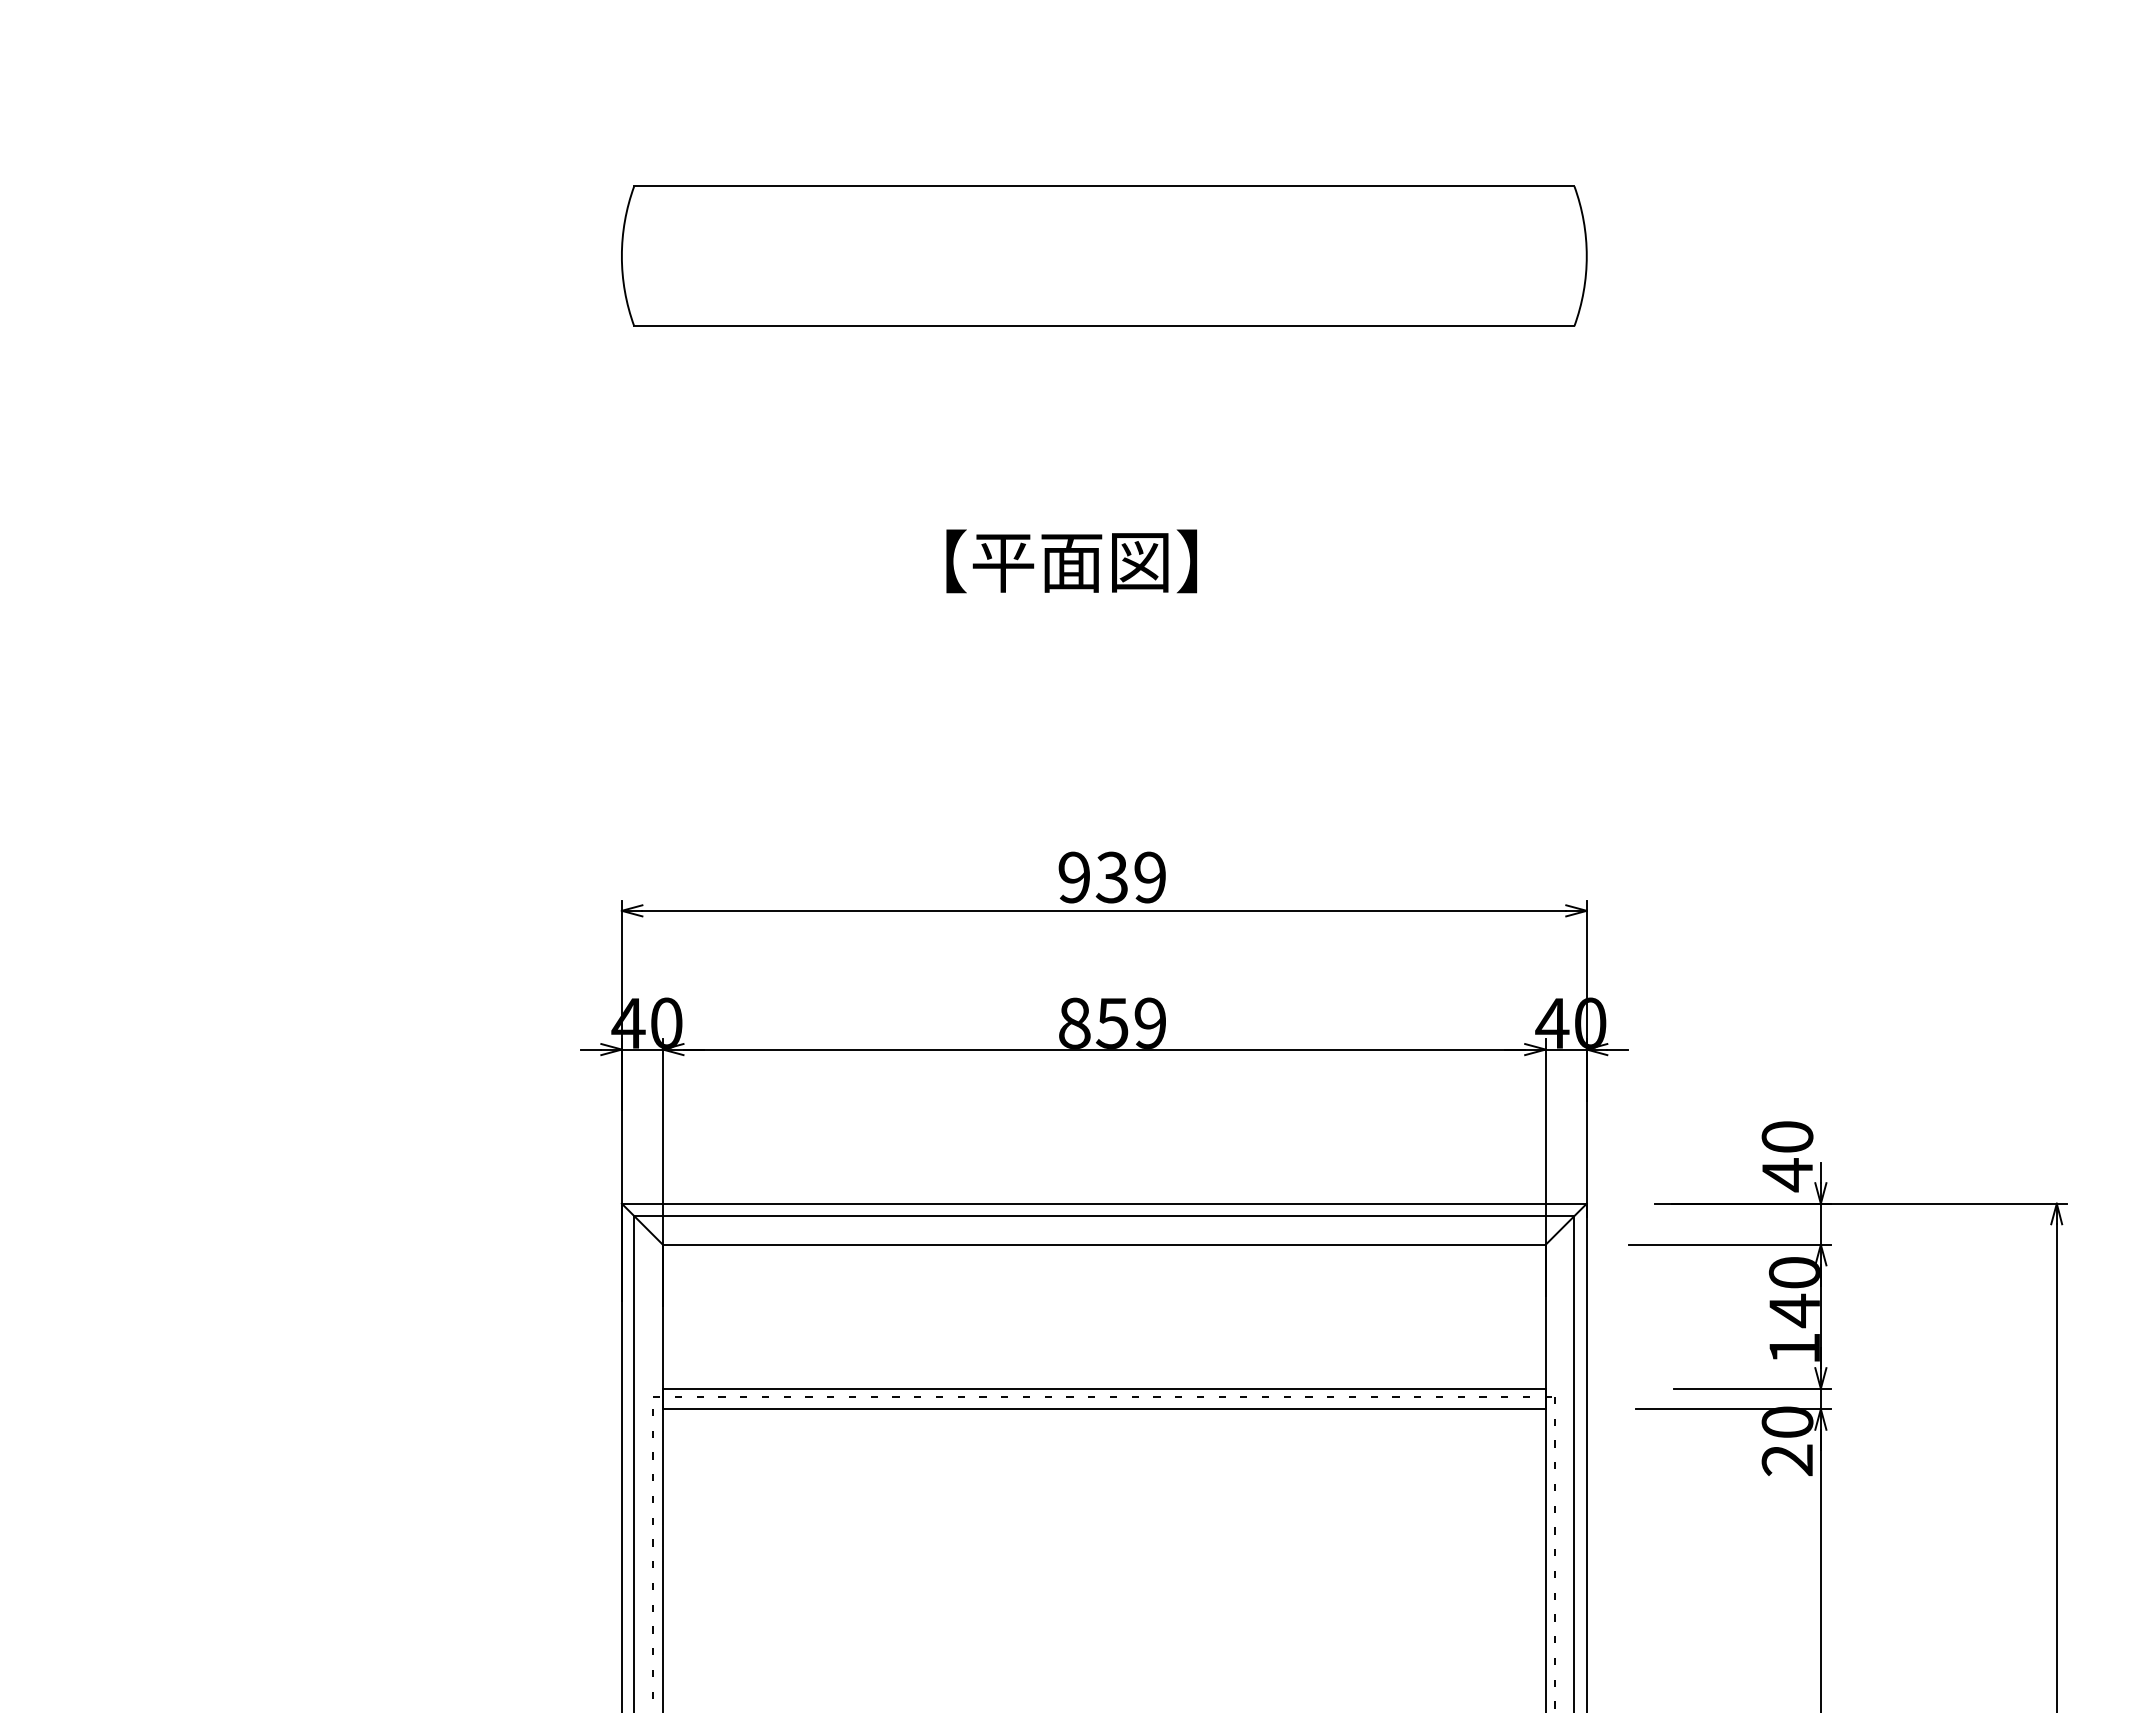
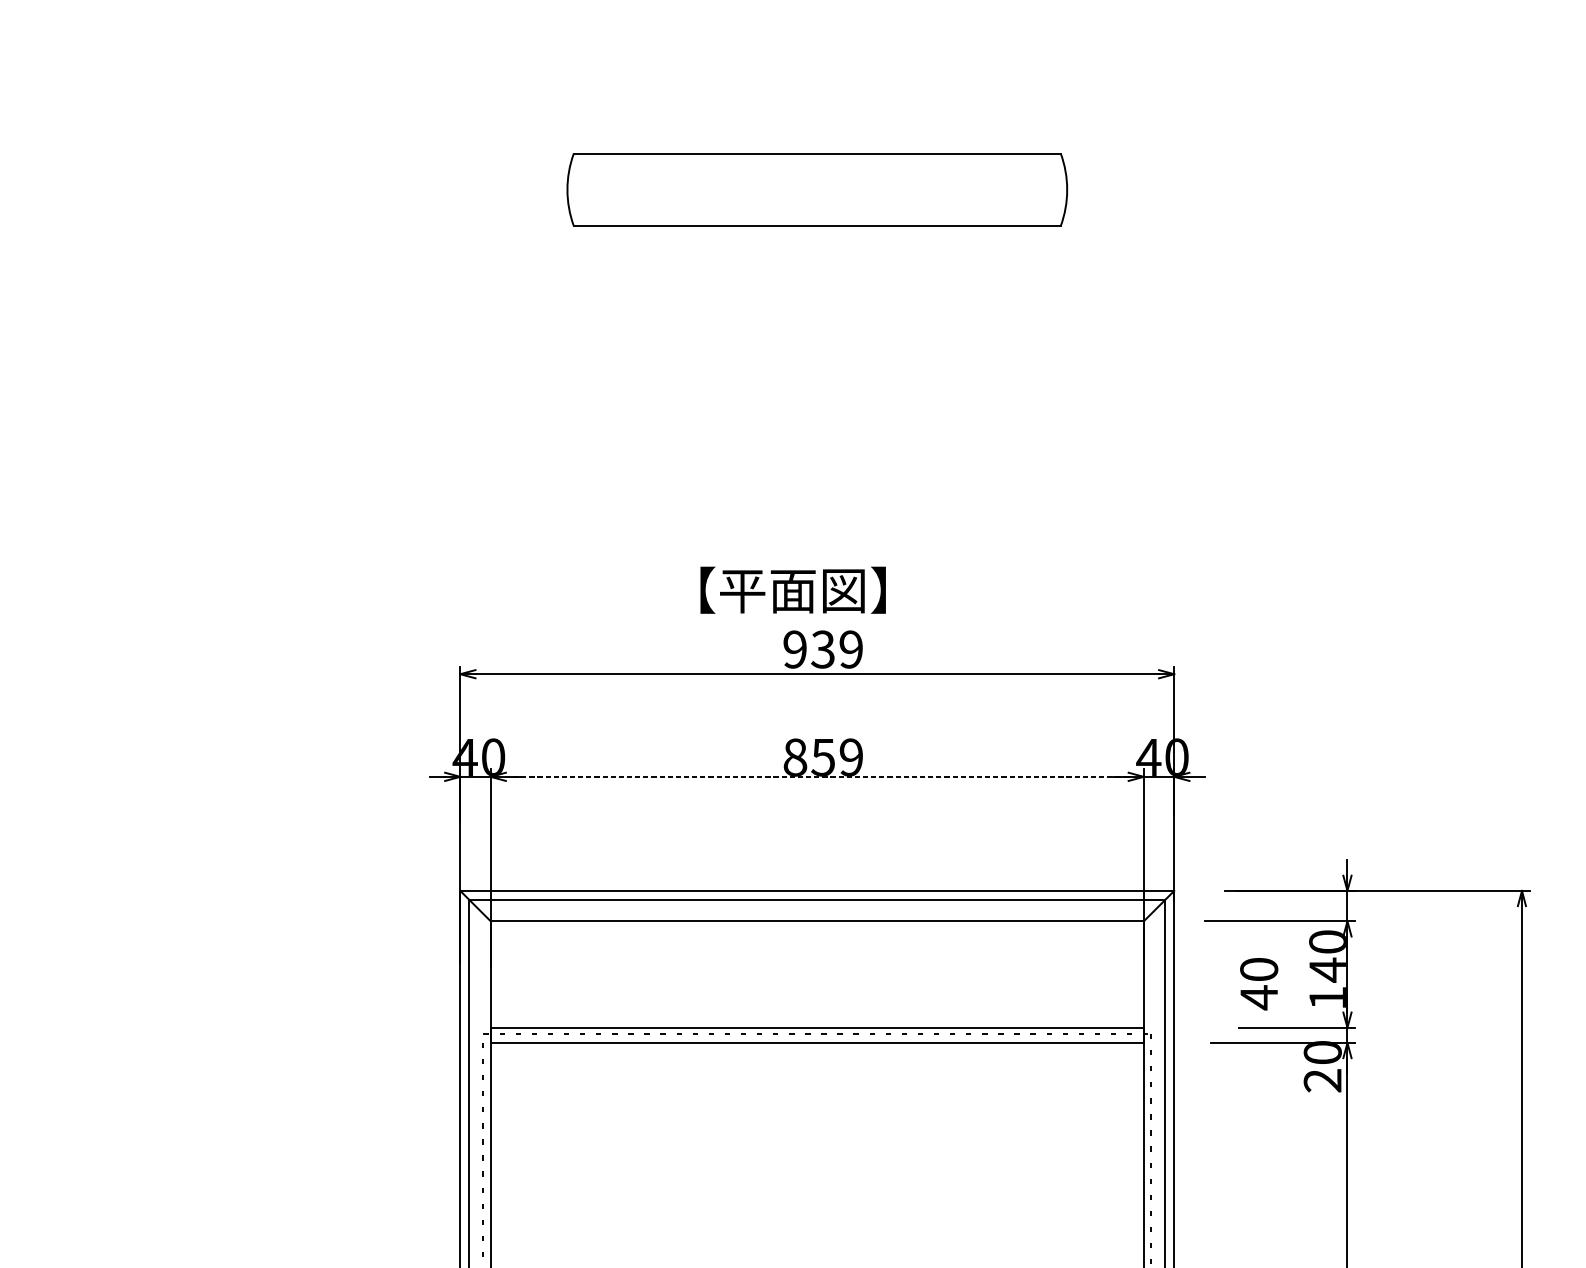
part: (1104, 255) -> (817, 189), size x0.7
text: (1071, 561) -> (793, 590), moved
line: (1104, 1049) -> (817, 776), solid -> dashed
text: (1787, 1156) -> (1259, 983), moved

